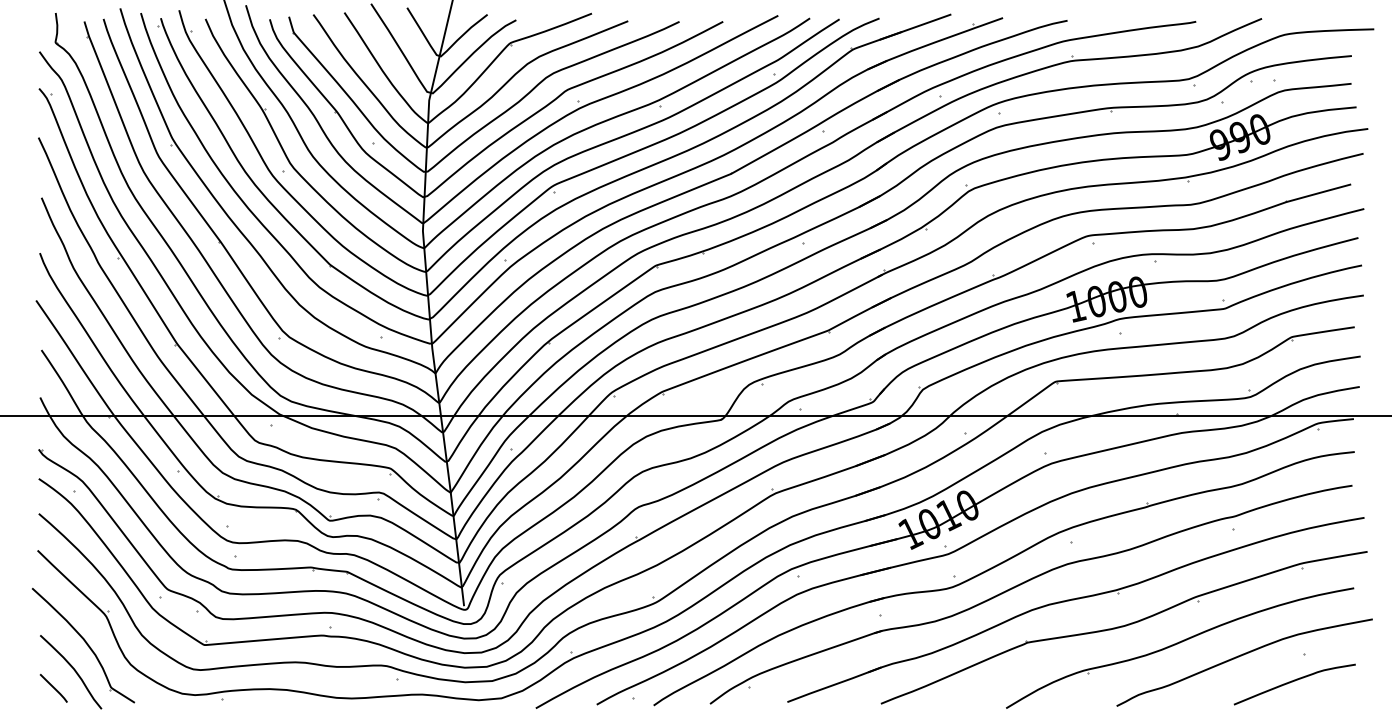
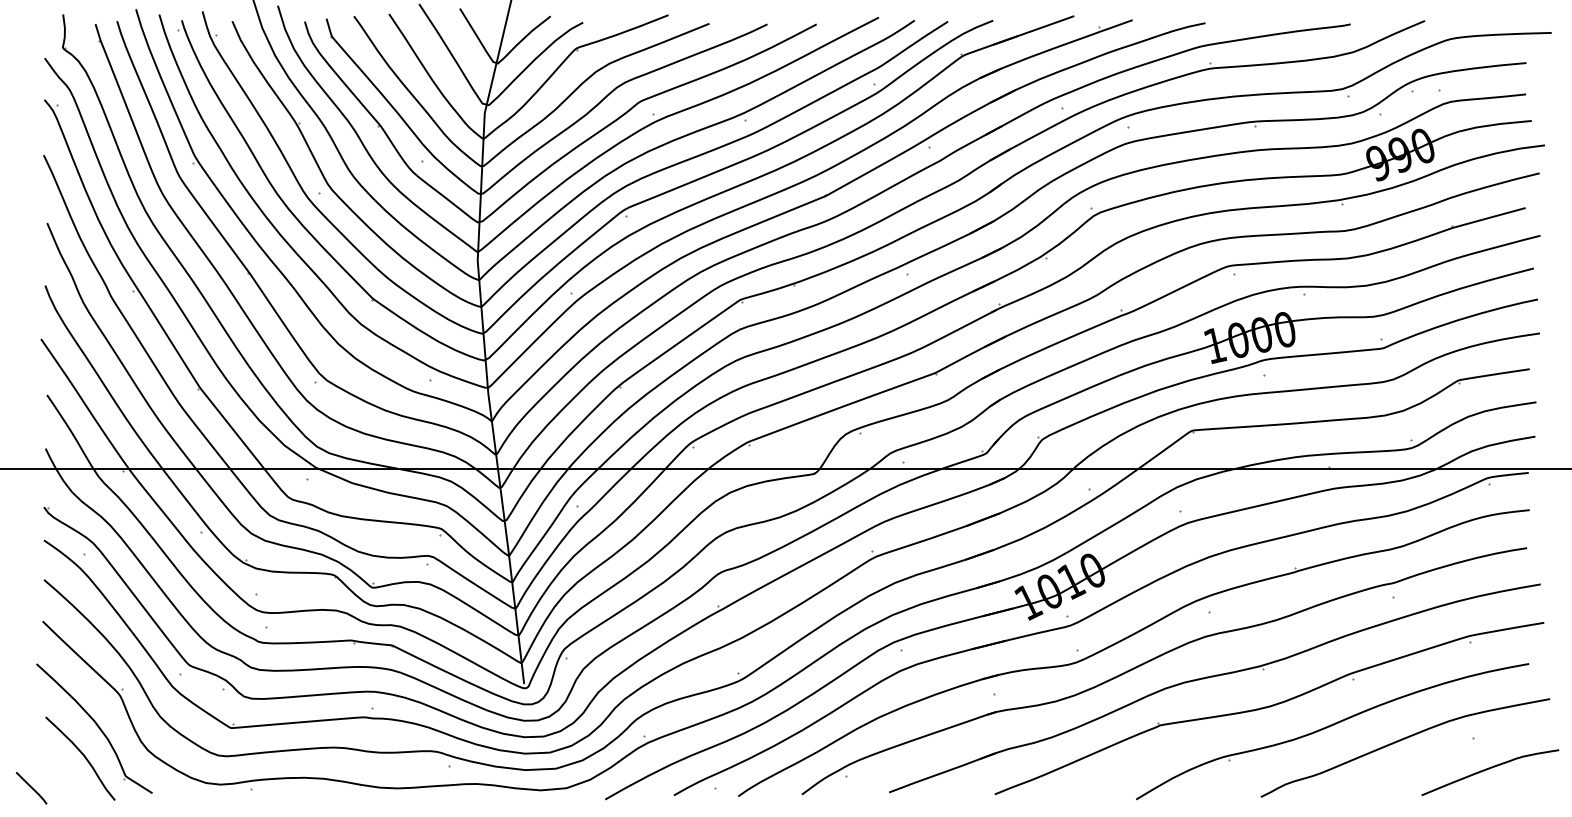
curve: (1292, 682) -> (1487, 770), moved
line: (53, 688) -> (31, 788), moved

